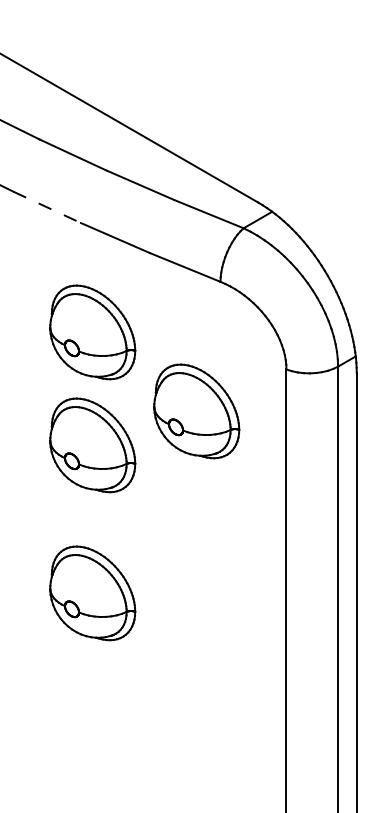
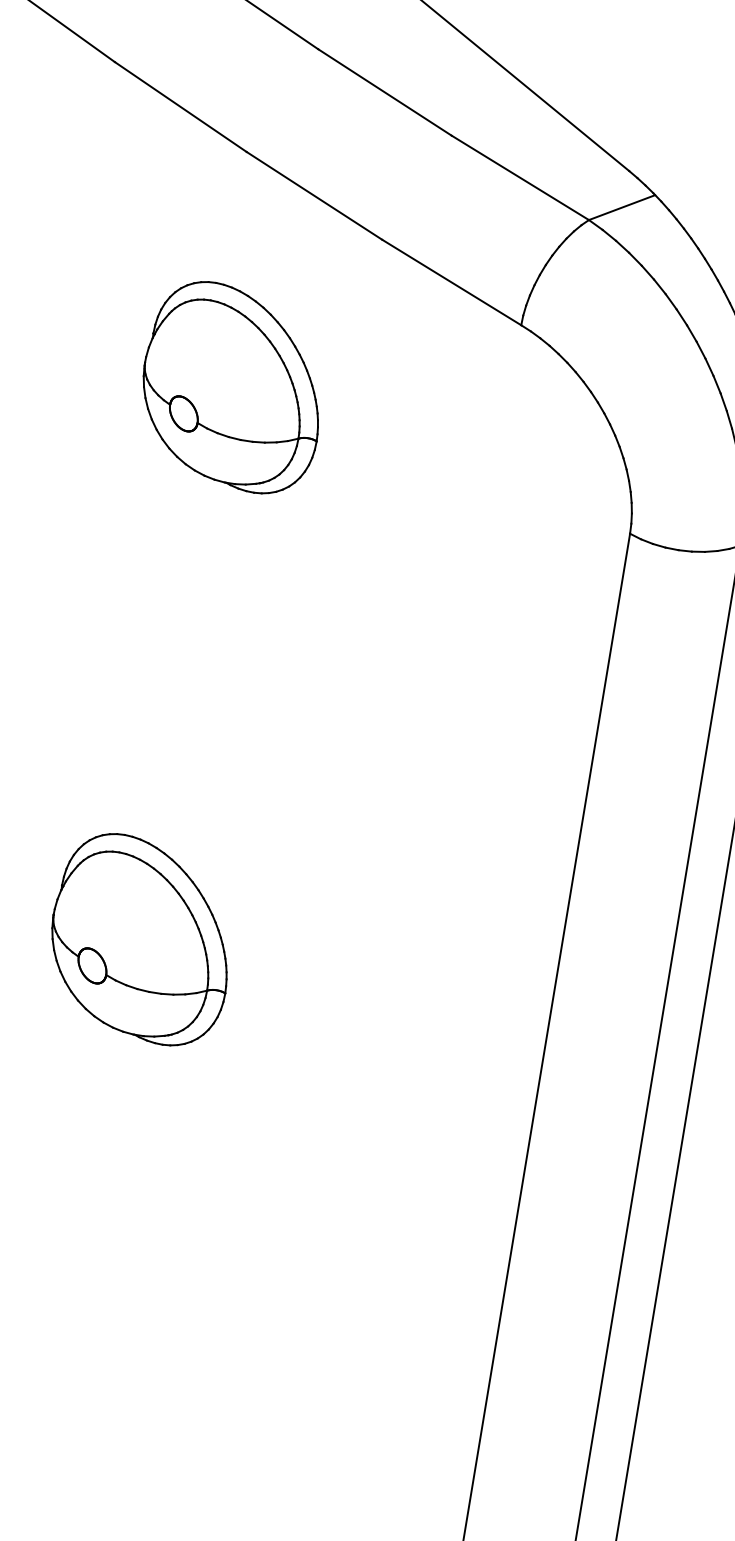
line: (47, 207) -> (181, 107), dashed -> solid
part: (196, 411) -> (425, 591), removed
part: (92, 445) -> (193, 626), removed

